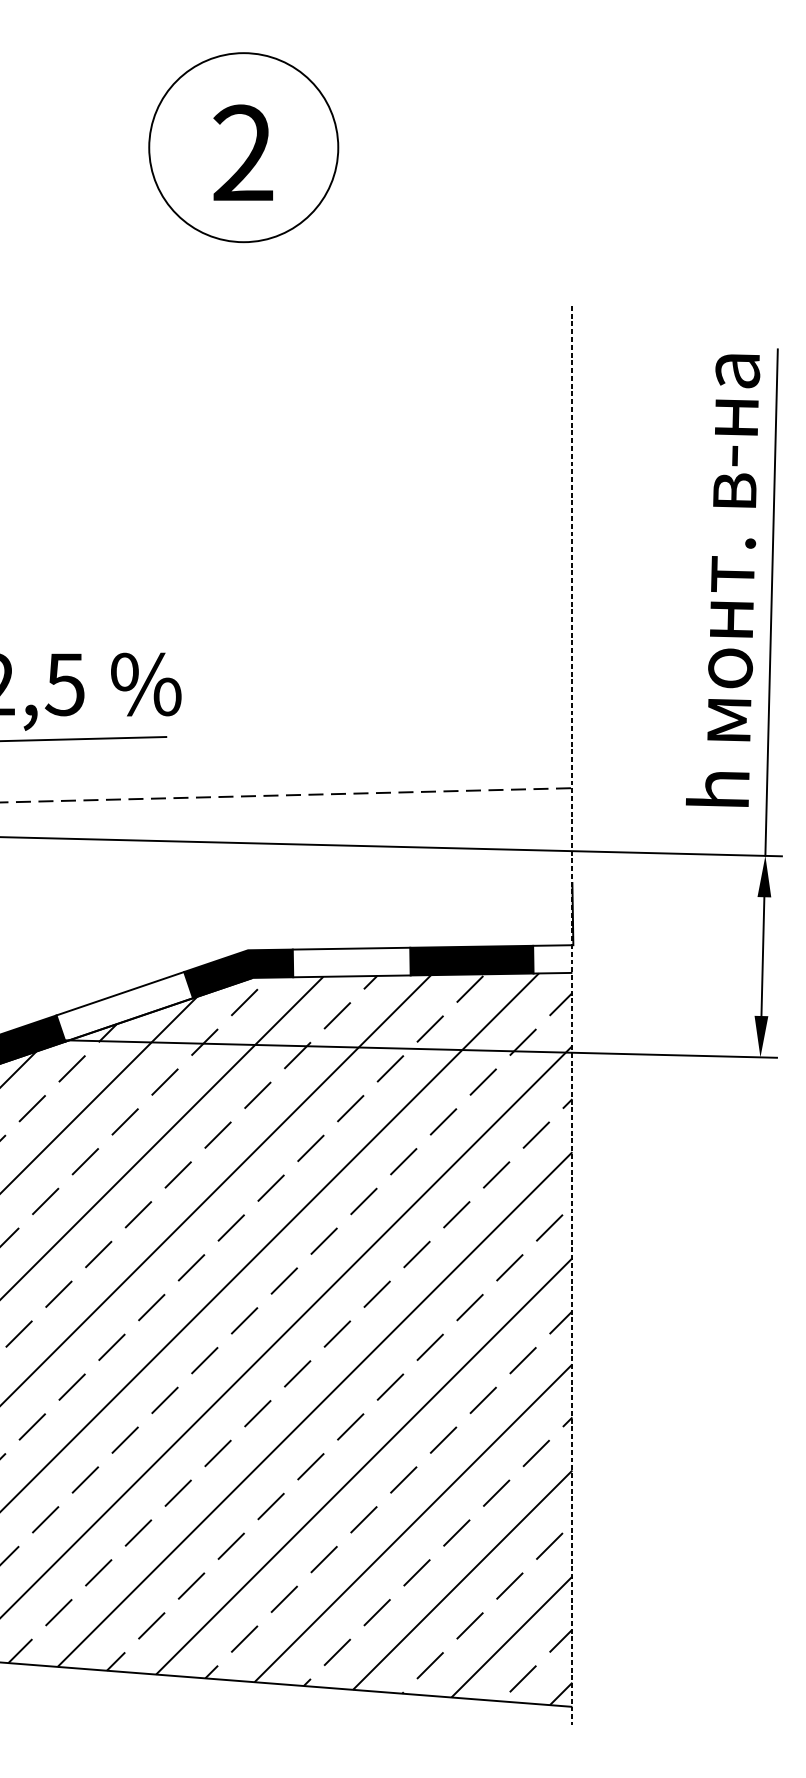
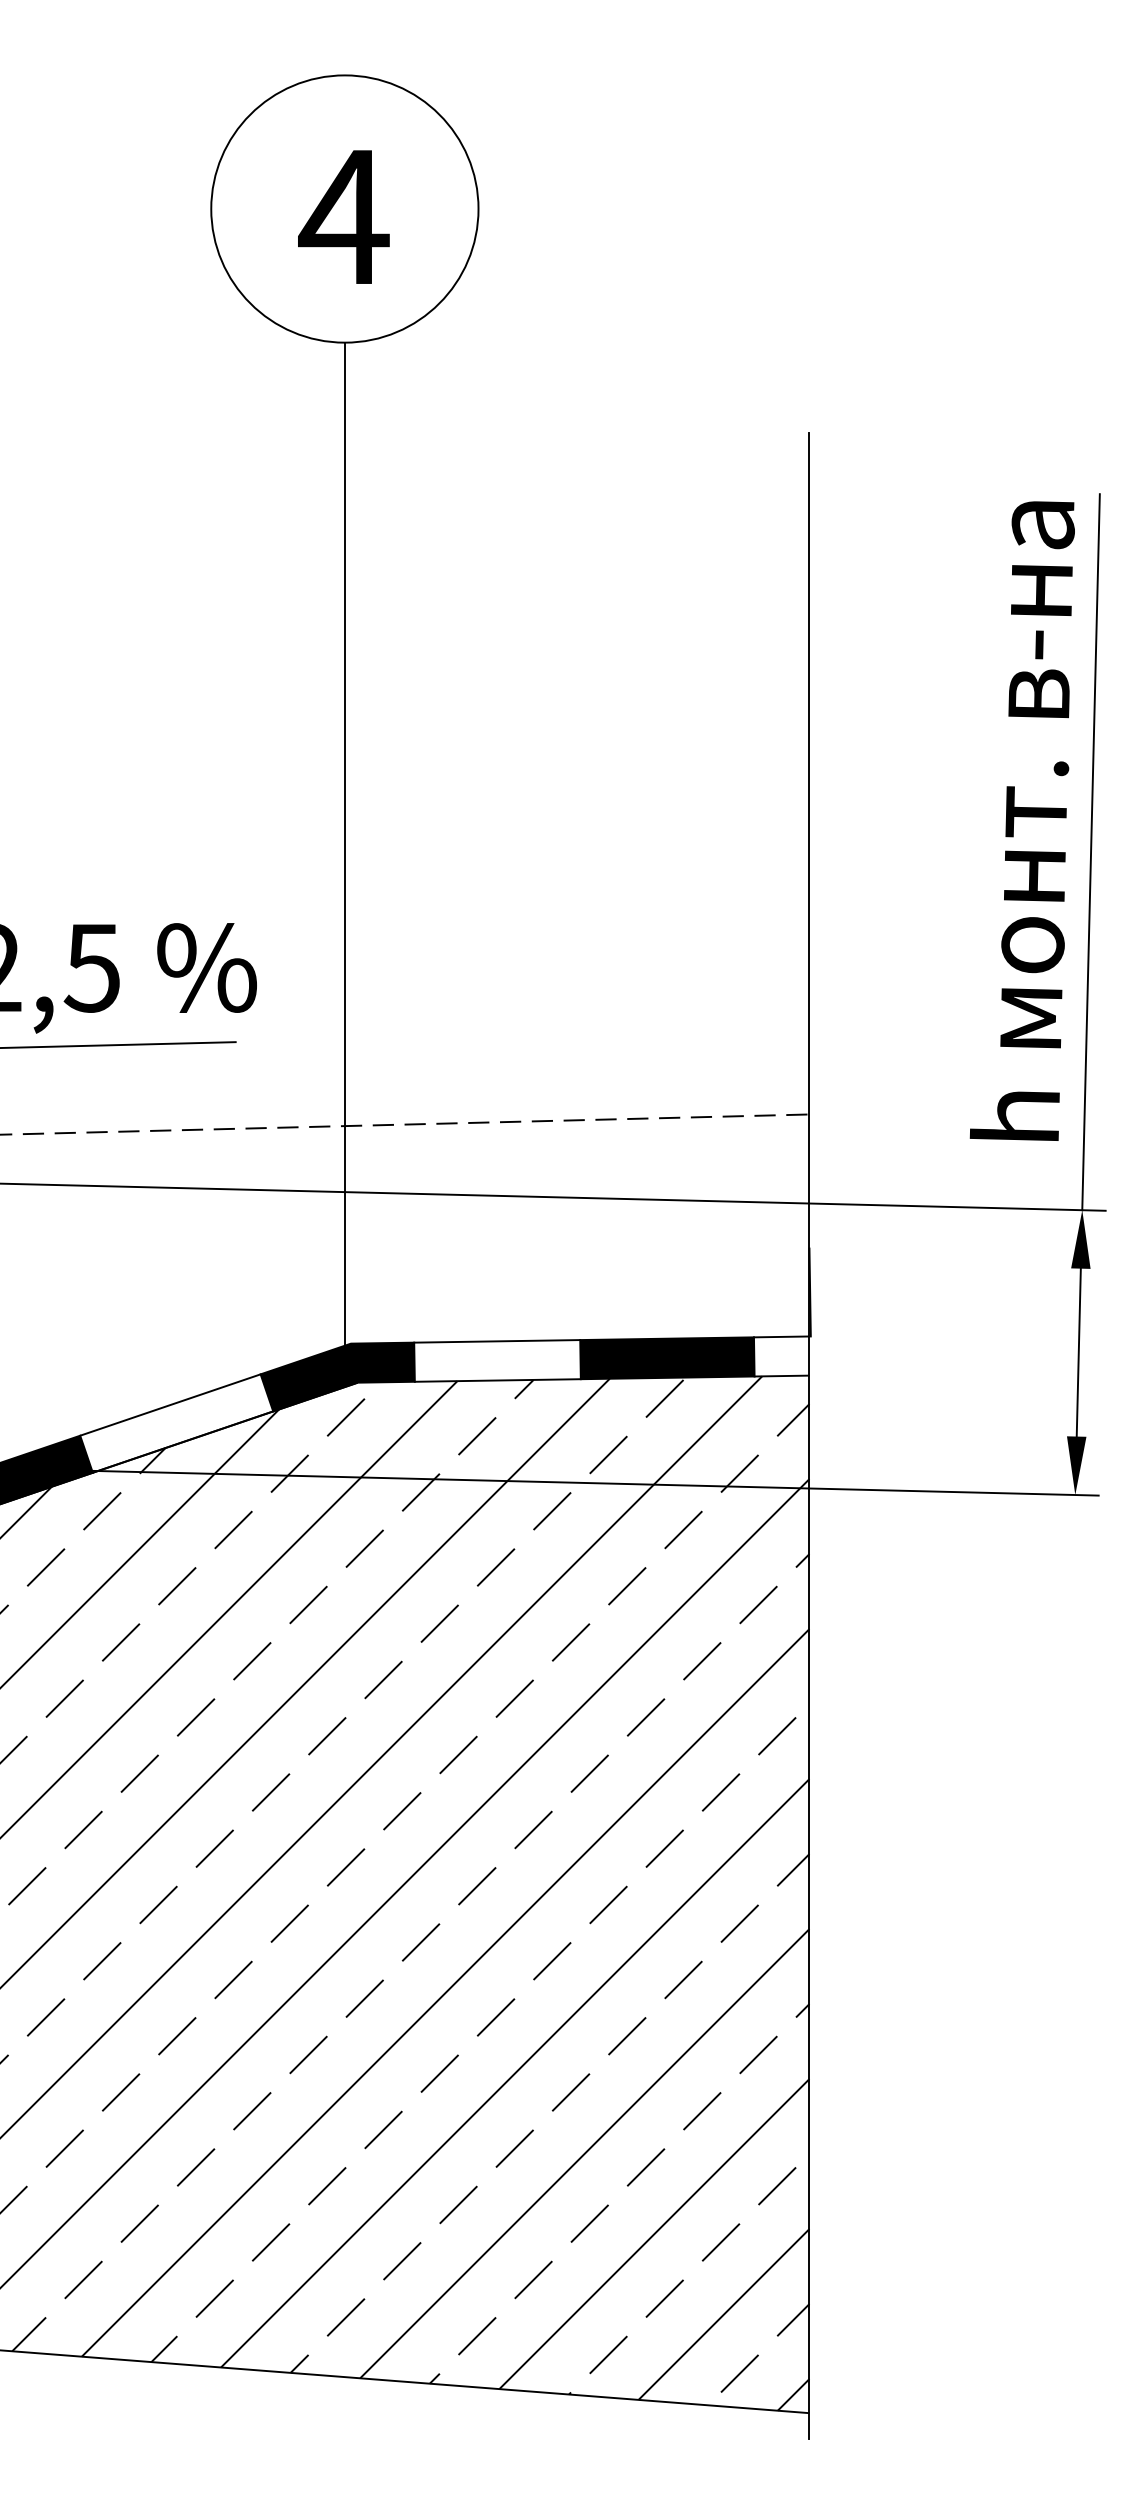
text: (242, 152) -> (343, 215), 2 -> 4
line: (243, 602) -> (344, 852), added
line: (572, 1015) -> (809, 1435), dashed -> solid

